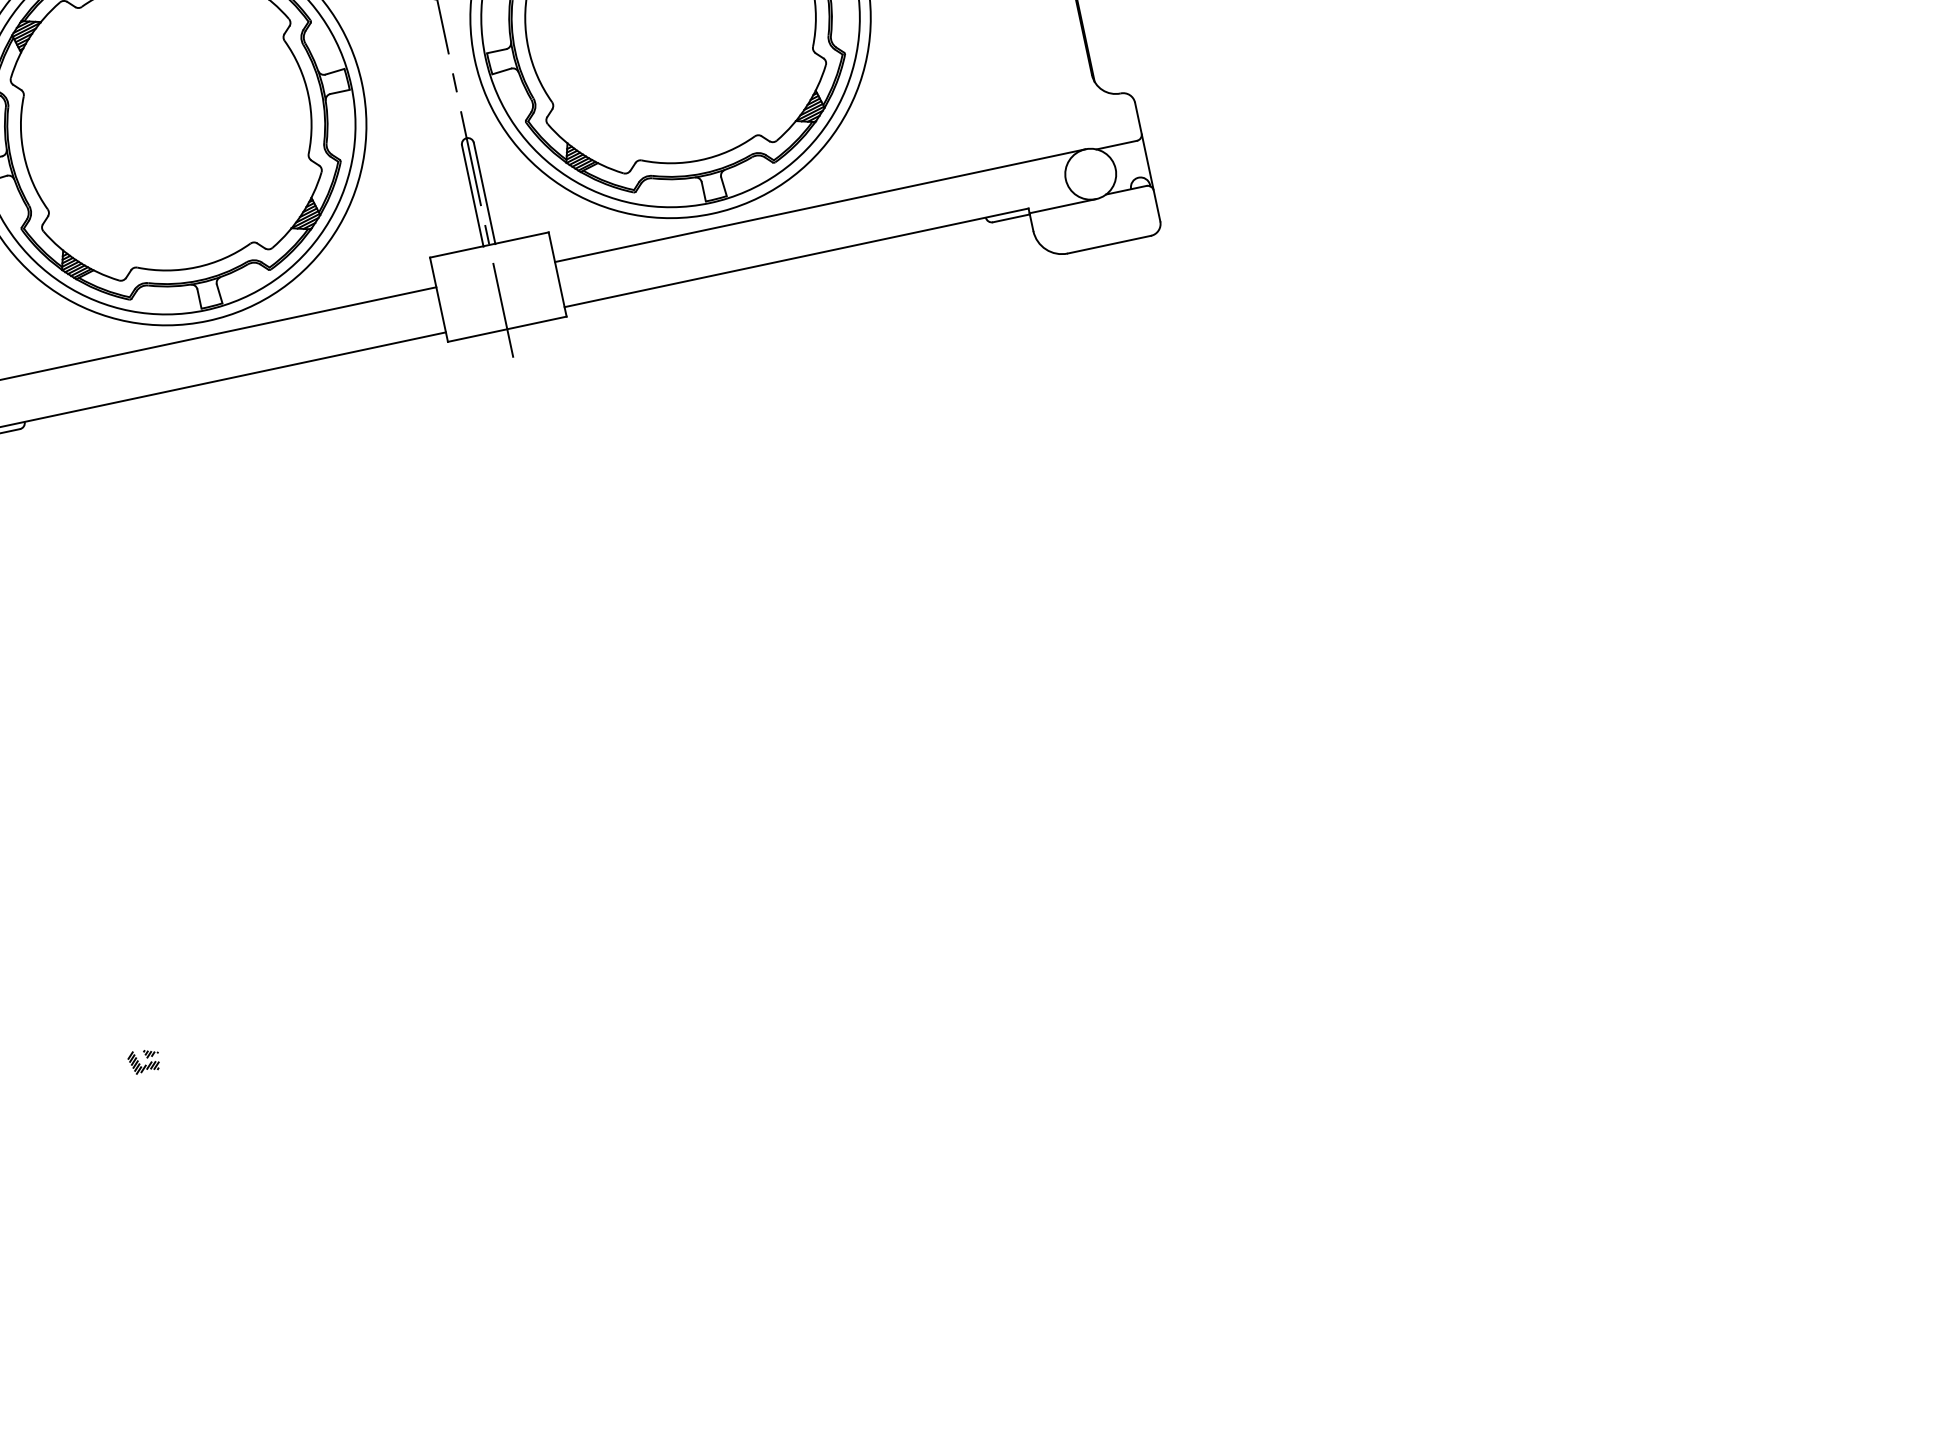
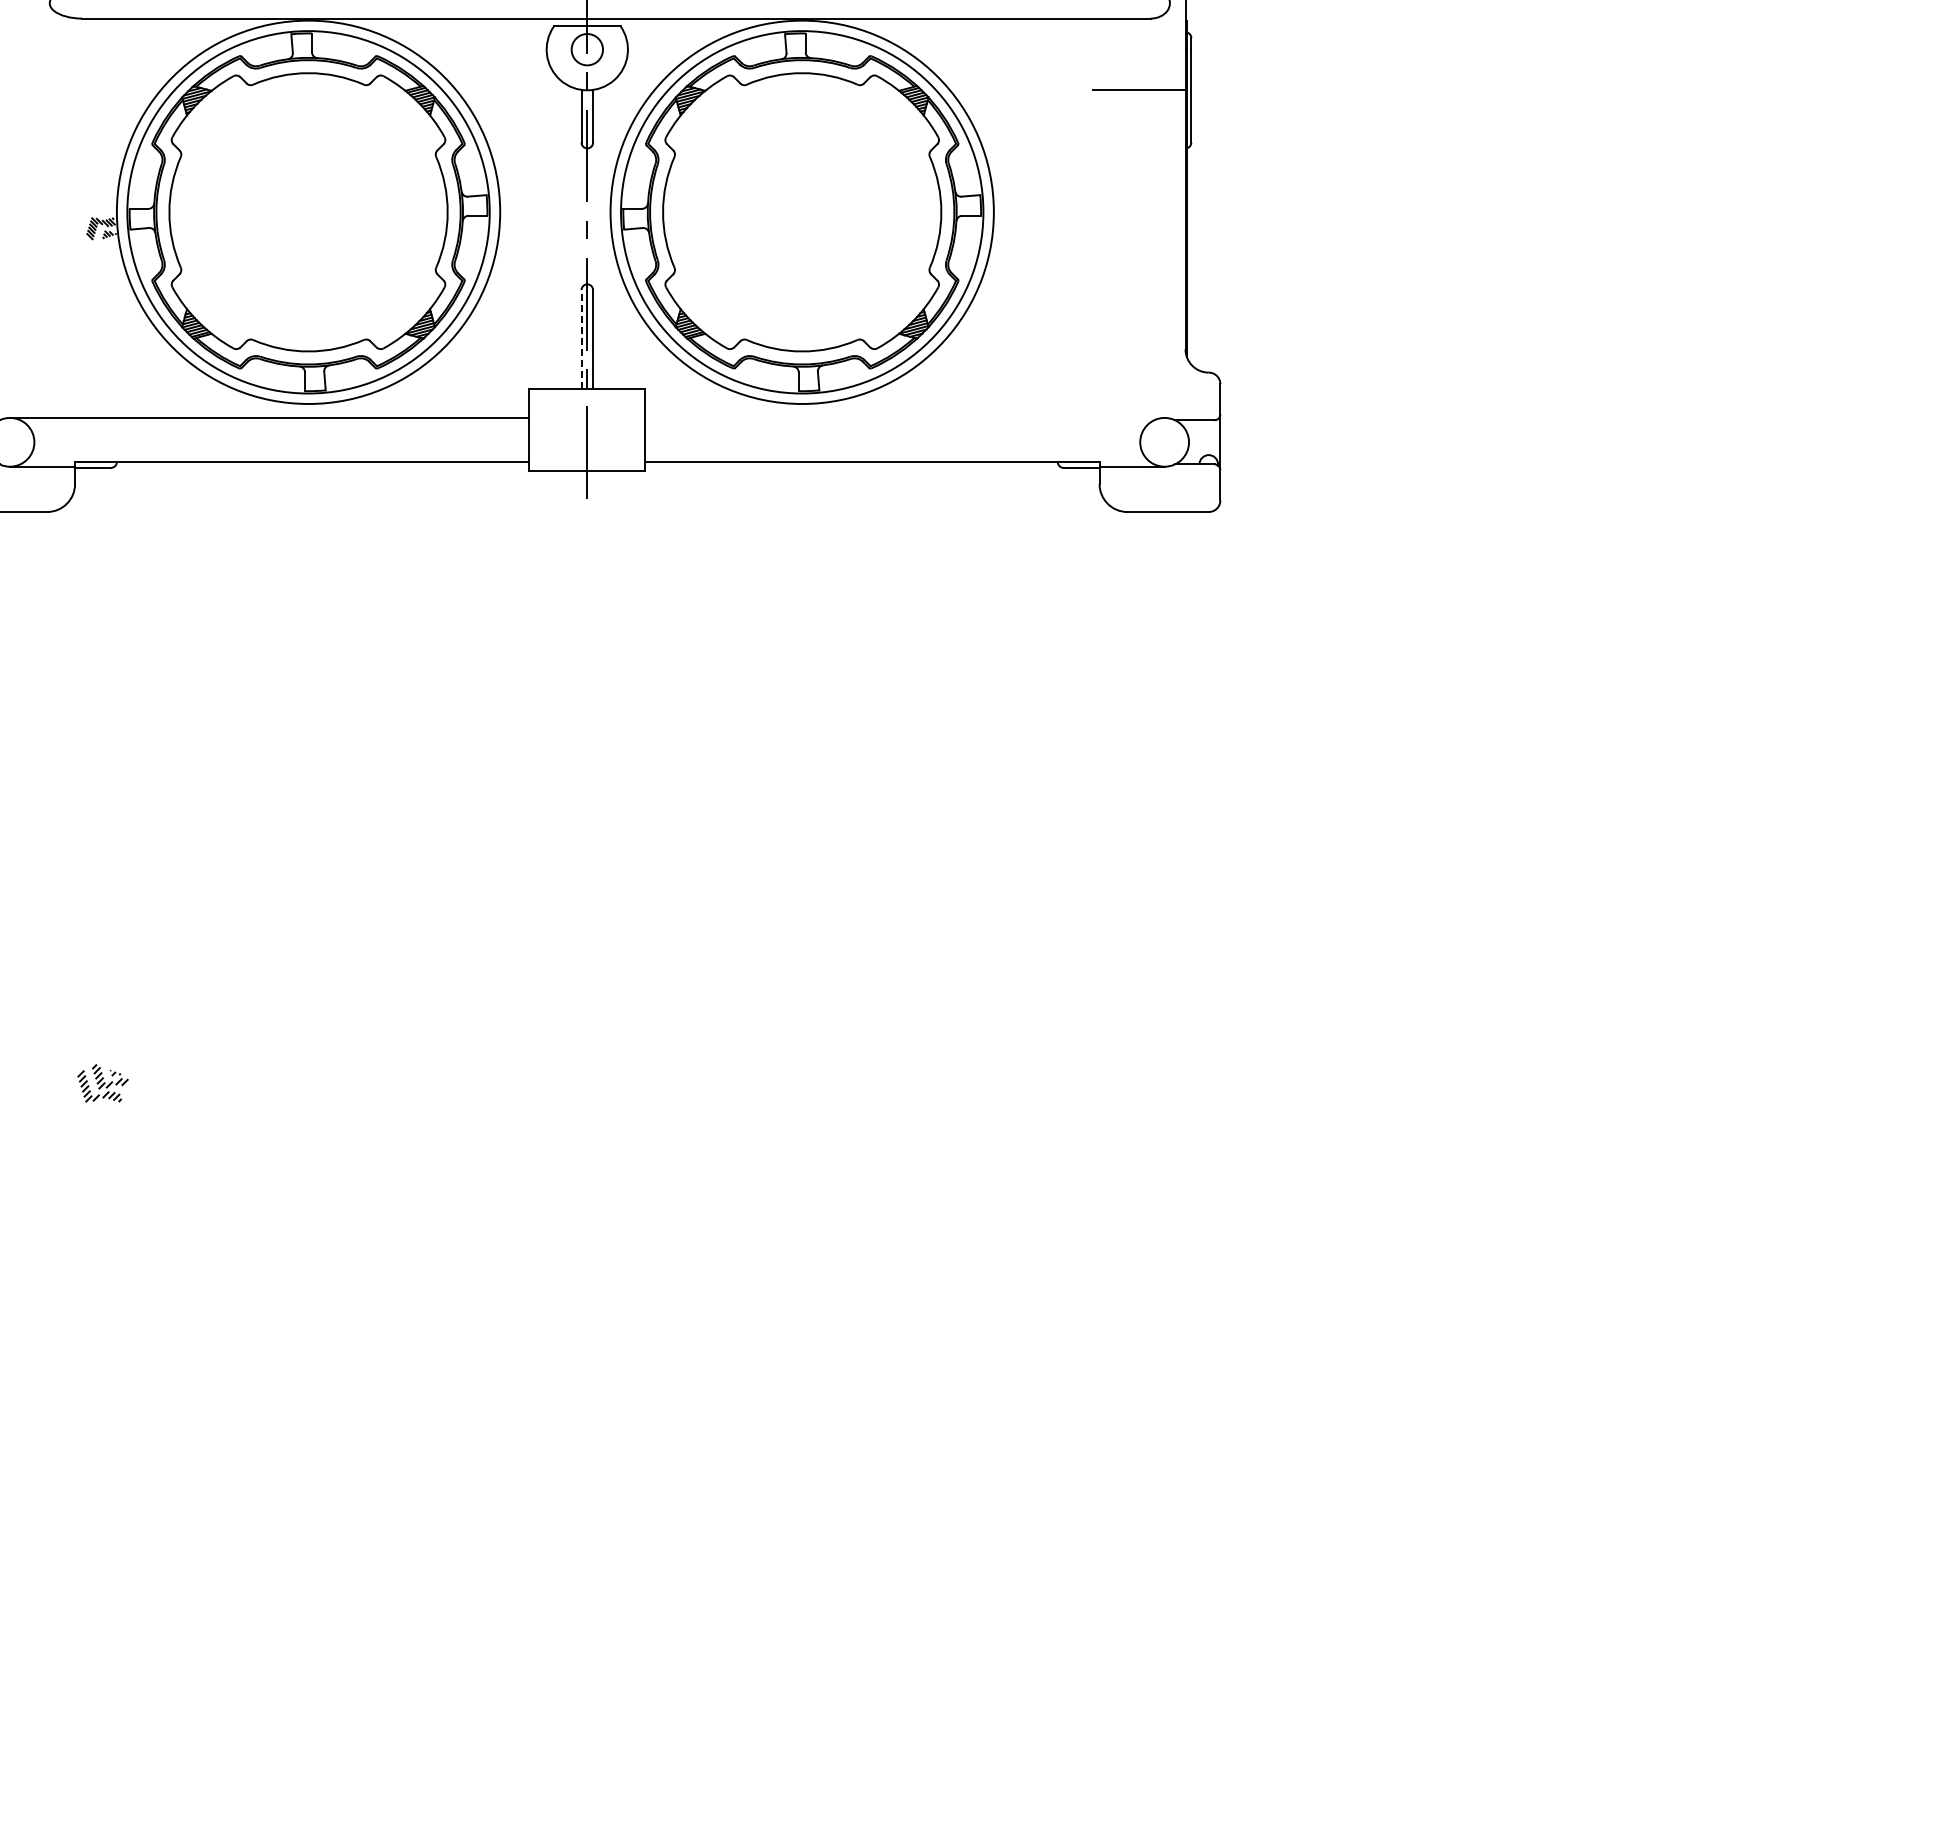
line: (472, 195) -> (581, 339), solid -> dashed
line: (819, 205) -> (904, 417), removed
part: (144, 1061) -> (101, 1084), size x1.6

